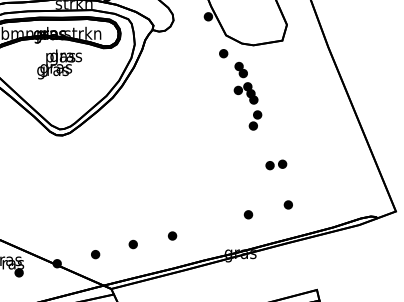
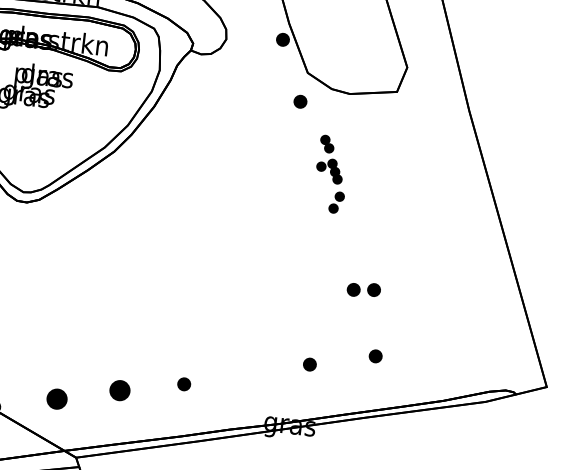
part: (247, 95) -> (330, 173), size x0.7
part: (132, 244) -> (118, 390), size x1.6
part: (95, 254) -> (57, 399), size x1.6

